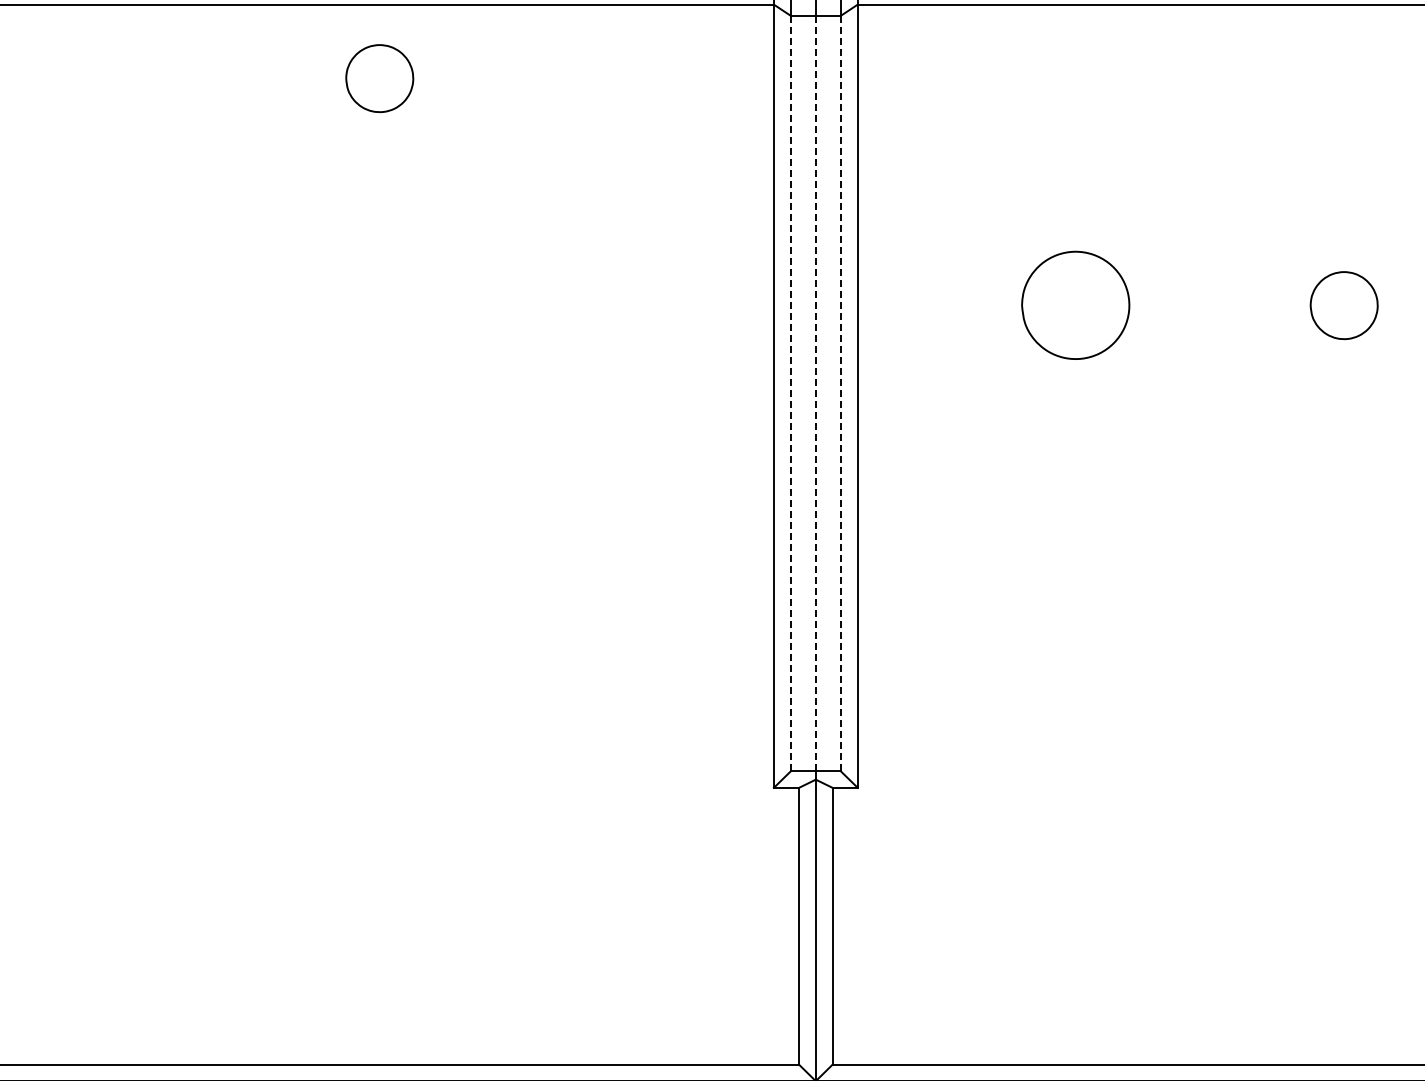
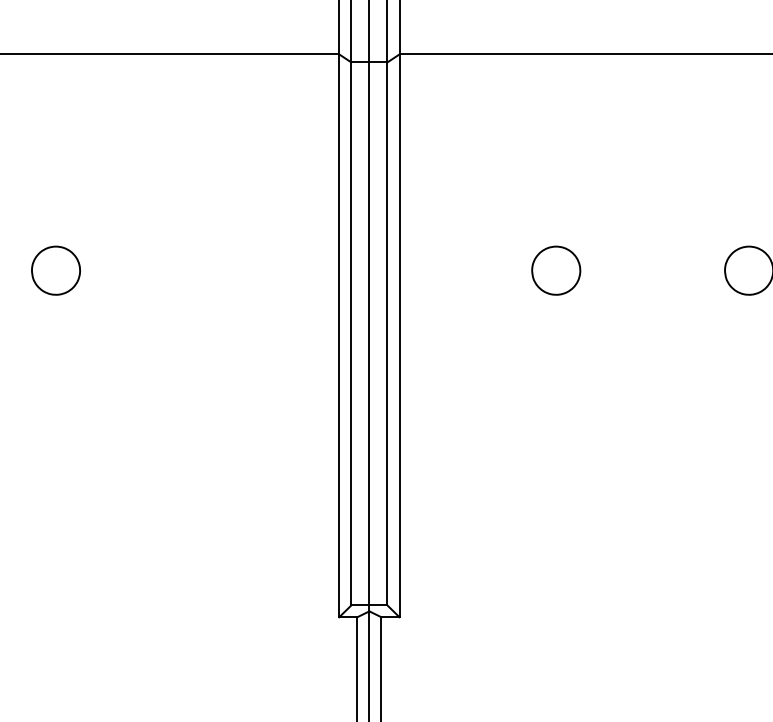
part: (379, 78) -> (55, 270), moved
part: (1075, 305) -> (555, 270), size x0.62
line: (790, 393) -> (351, 333), dashed -> solid
line: (815, 393) -> (369, 333), dashed -> solid
line: (841, 393) -> (387, 333), dashed -> solid

